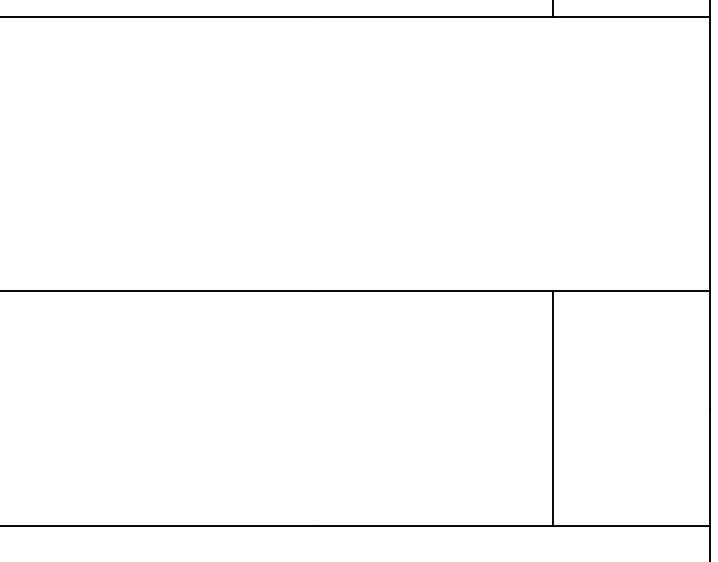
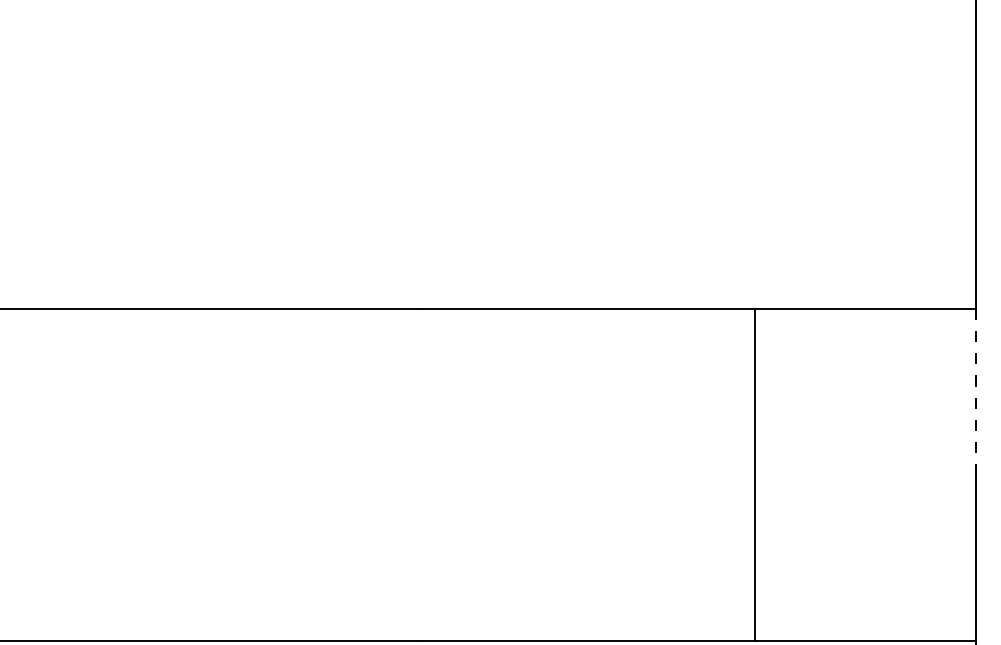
line: (709, 349) -> (975, 391), solid -> dashed

